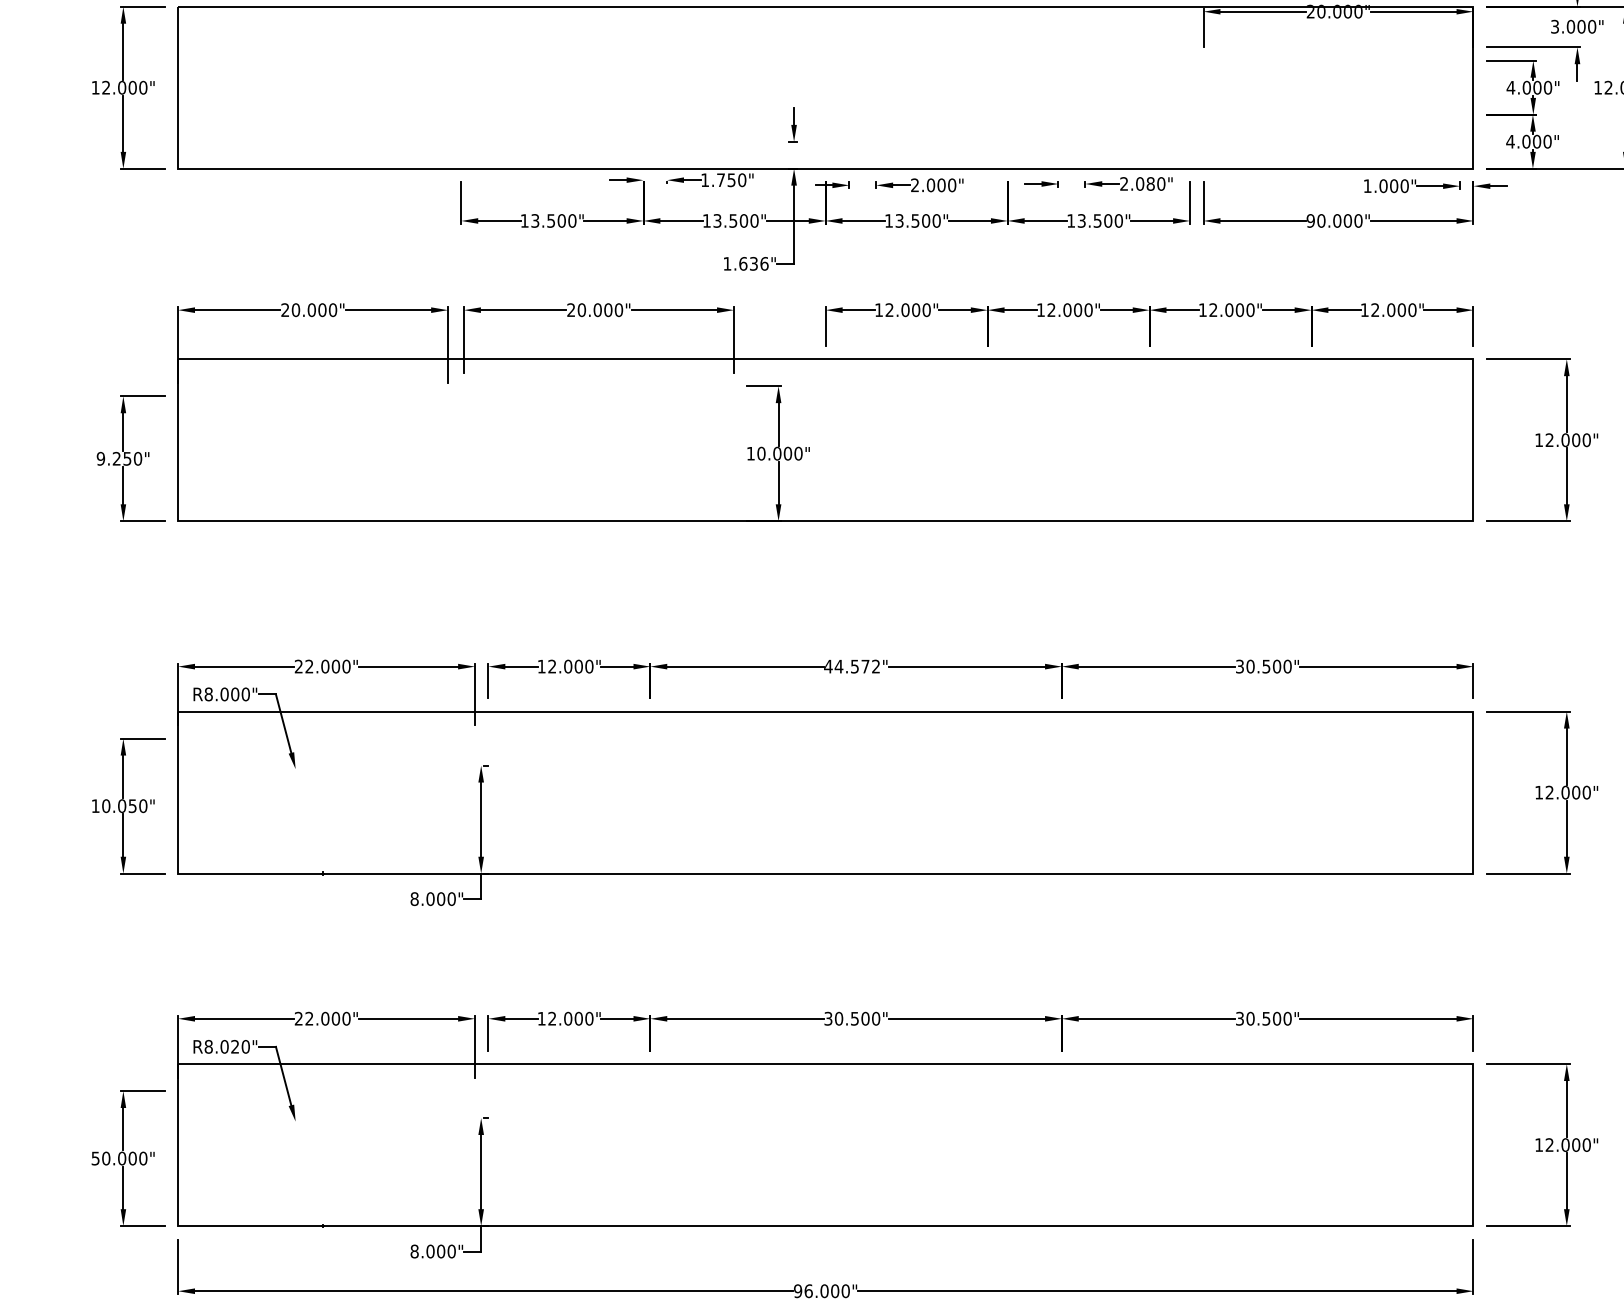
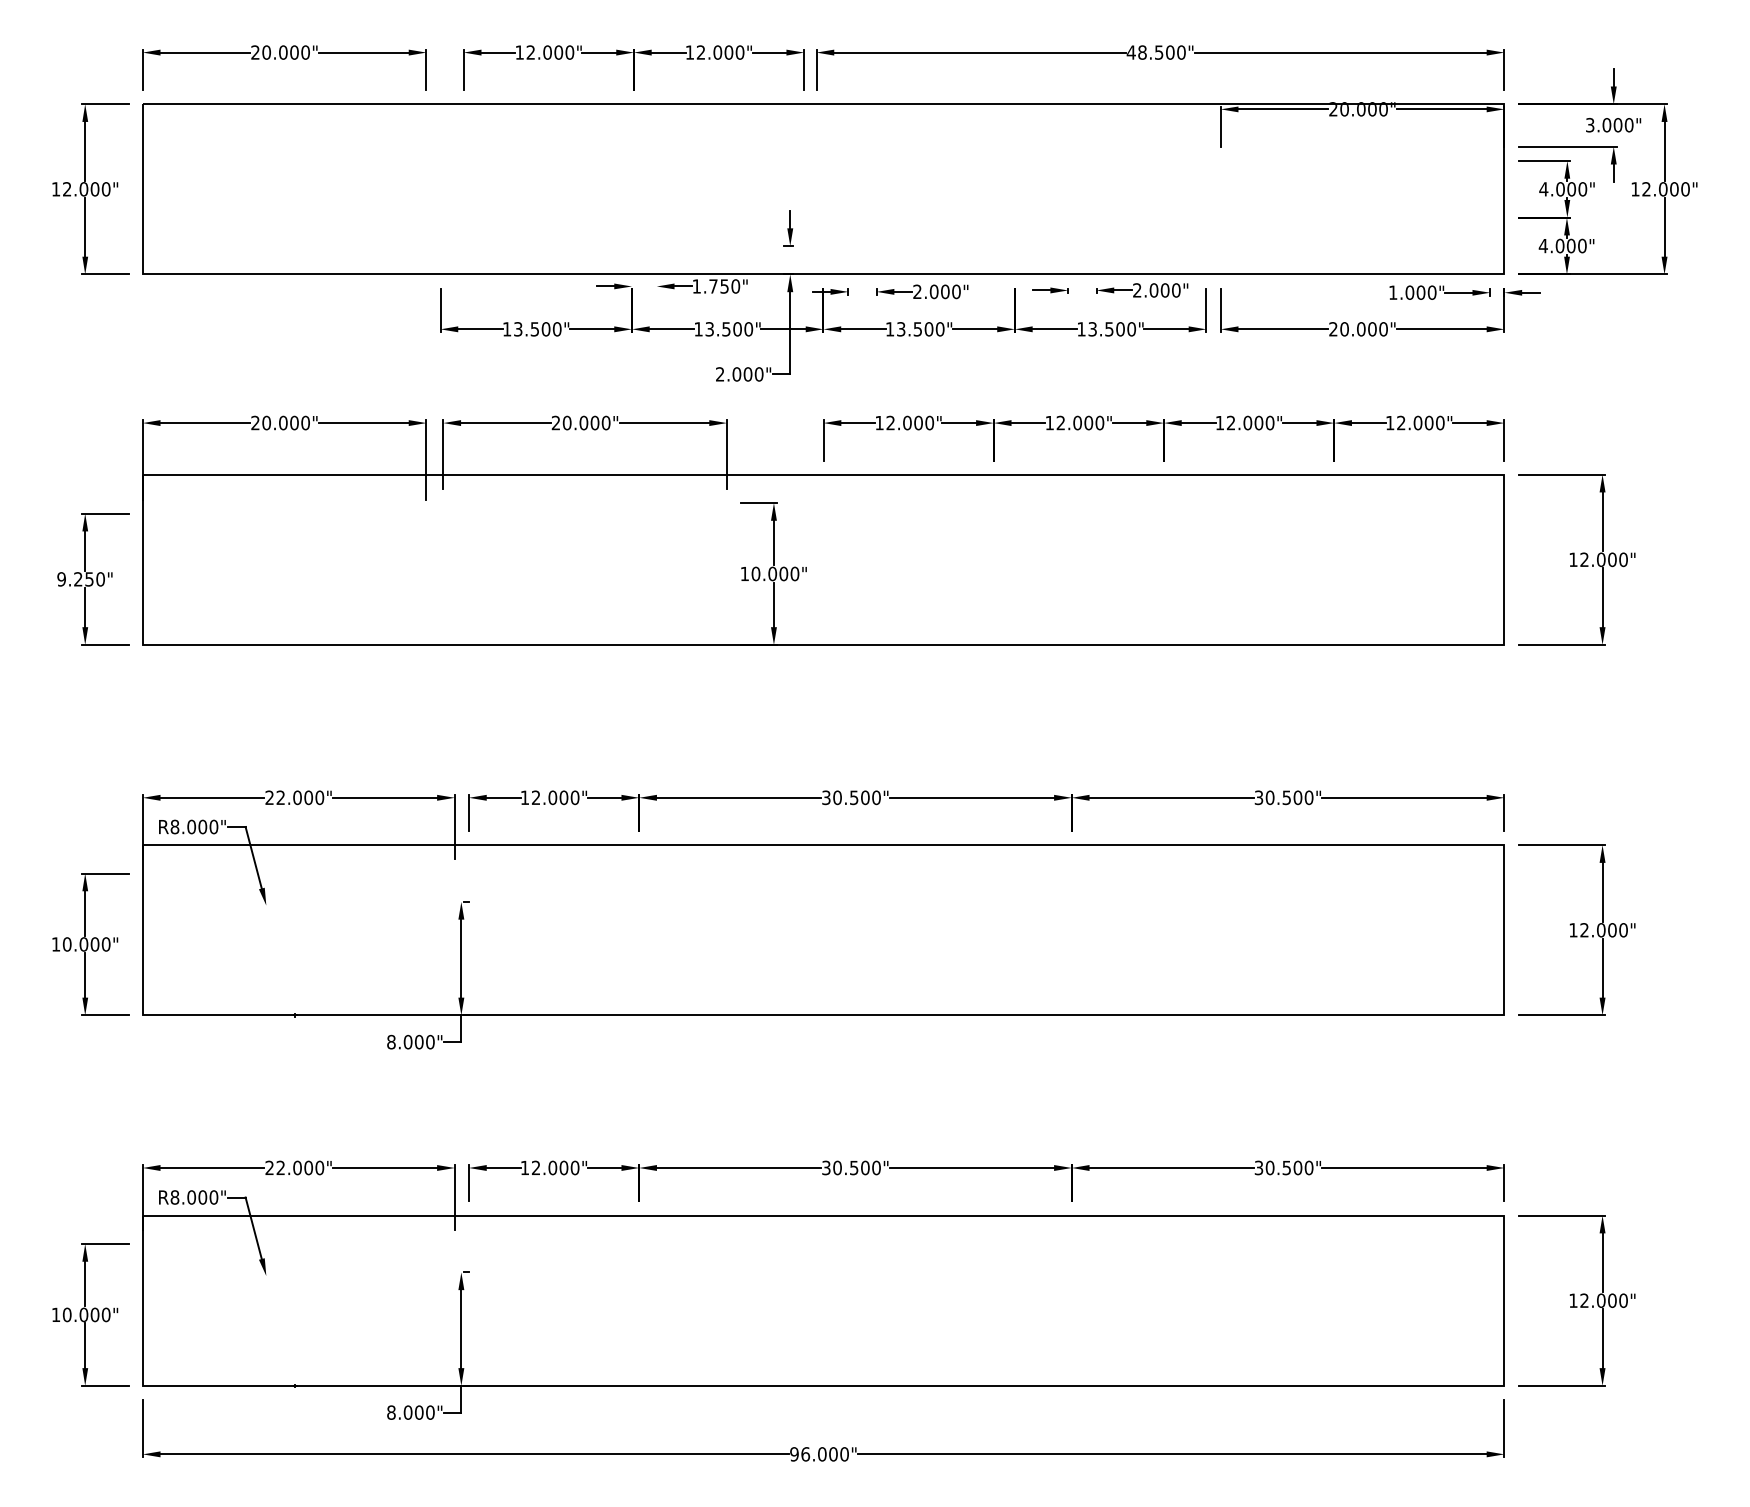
text: (1150, 184) -> (1164, 290), 2.080" -> 2.000"
text: (1310, 221) -> (1333, 329), 90.000" -> 20.000"
text: (745, 263) -> (739, 374), 1.636" -> 2.000"
text: (851, 666) -> (850, 797), 44.572" -> 30.500"
text: (132, 806) -> (94, 944), 10.050" -> 10.000"
text: (234, 1046) -> (202, 1197), R8.020" -> R8.000"
text: (96, 1158) -> (56, 1314), 50.000" -> 10.000"

